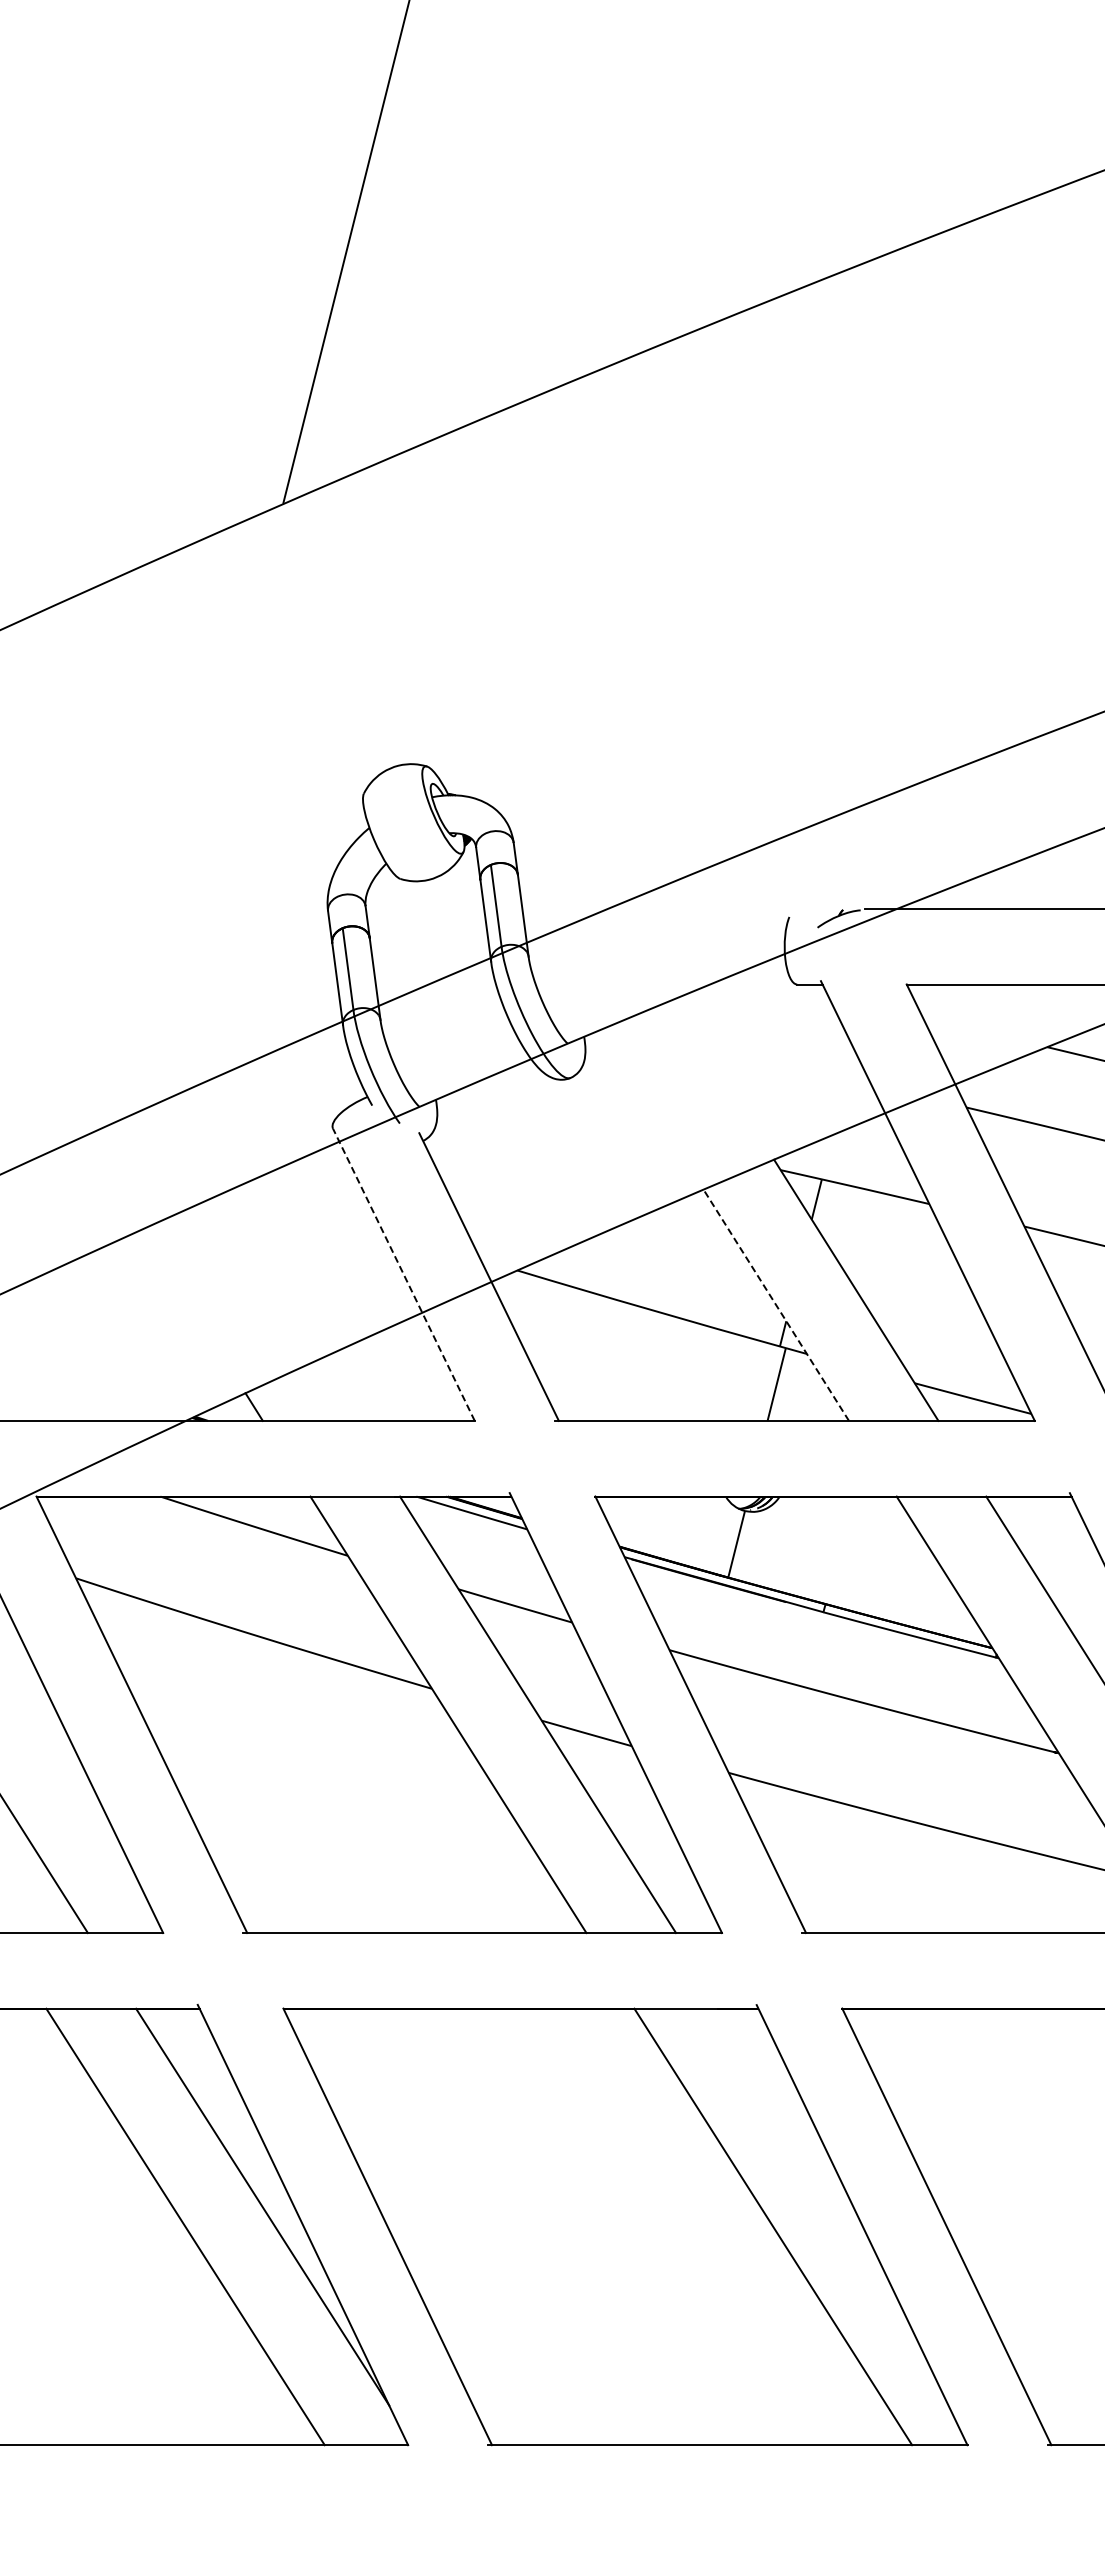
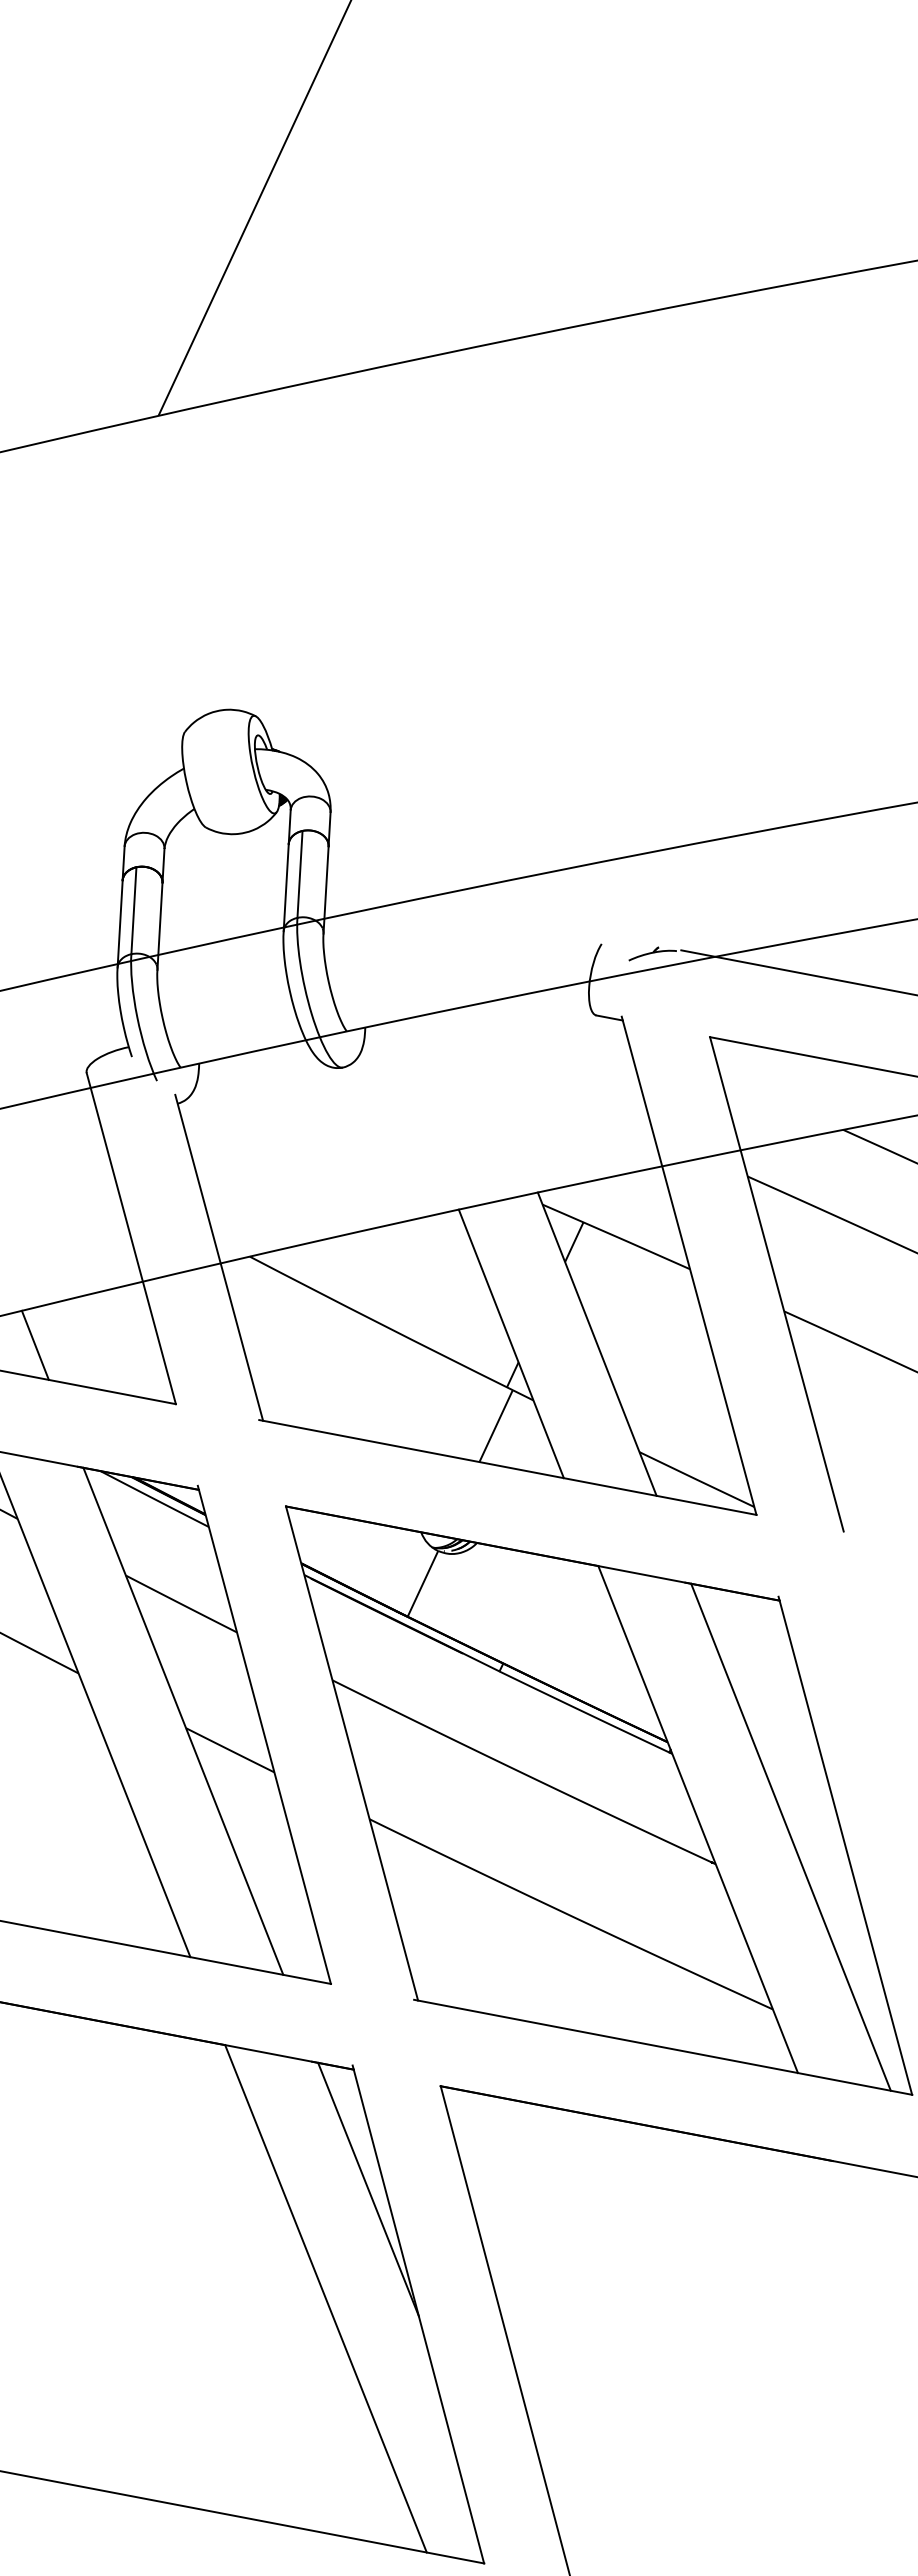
line: (403, 1274) -> (130, 1238), dashed -> solid
line: (776, 1305) -> (511, 1344), dashed -> solid
line: (333, 1390) -> (35, 1344), added
line: (793, 2117) -> (368, 2189), added

